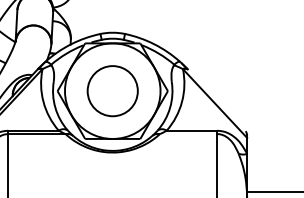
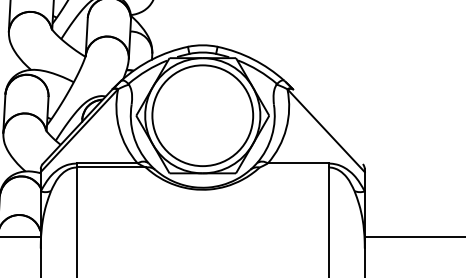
circle: (112, 90) -> (202, 115), size x1.67

